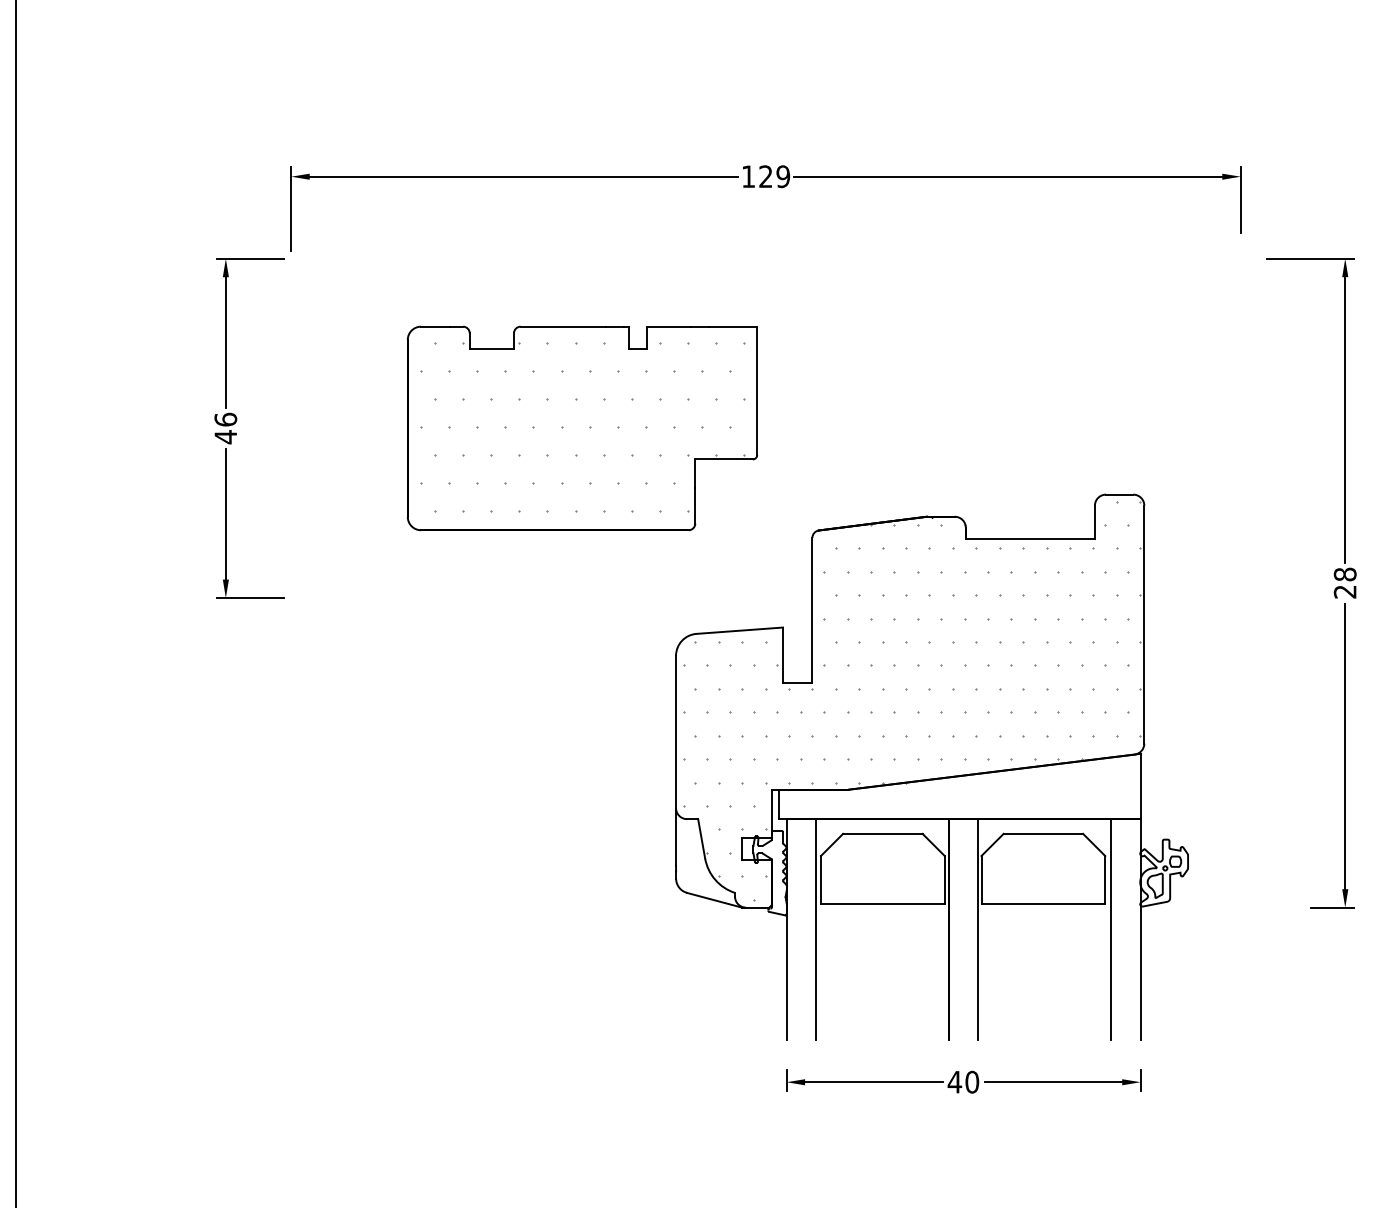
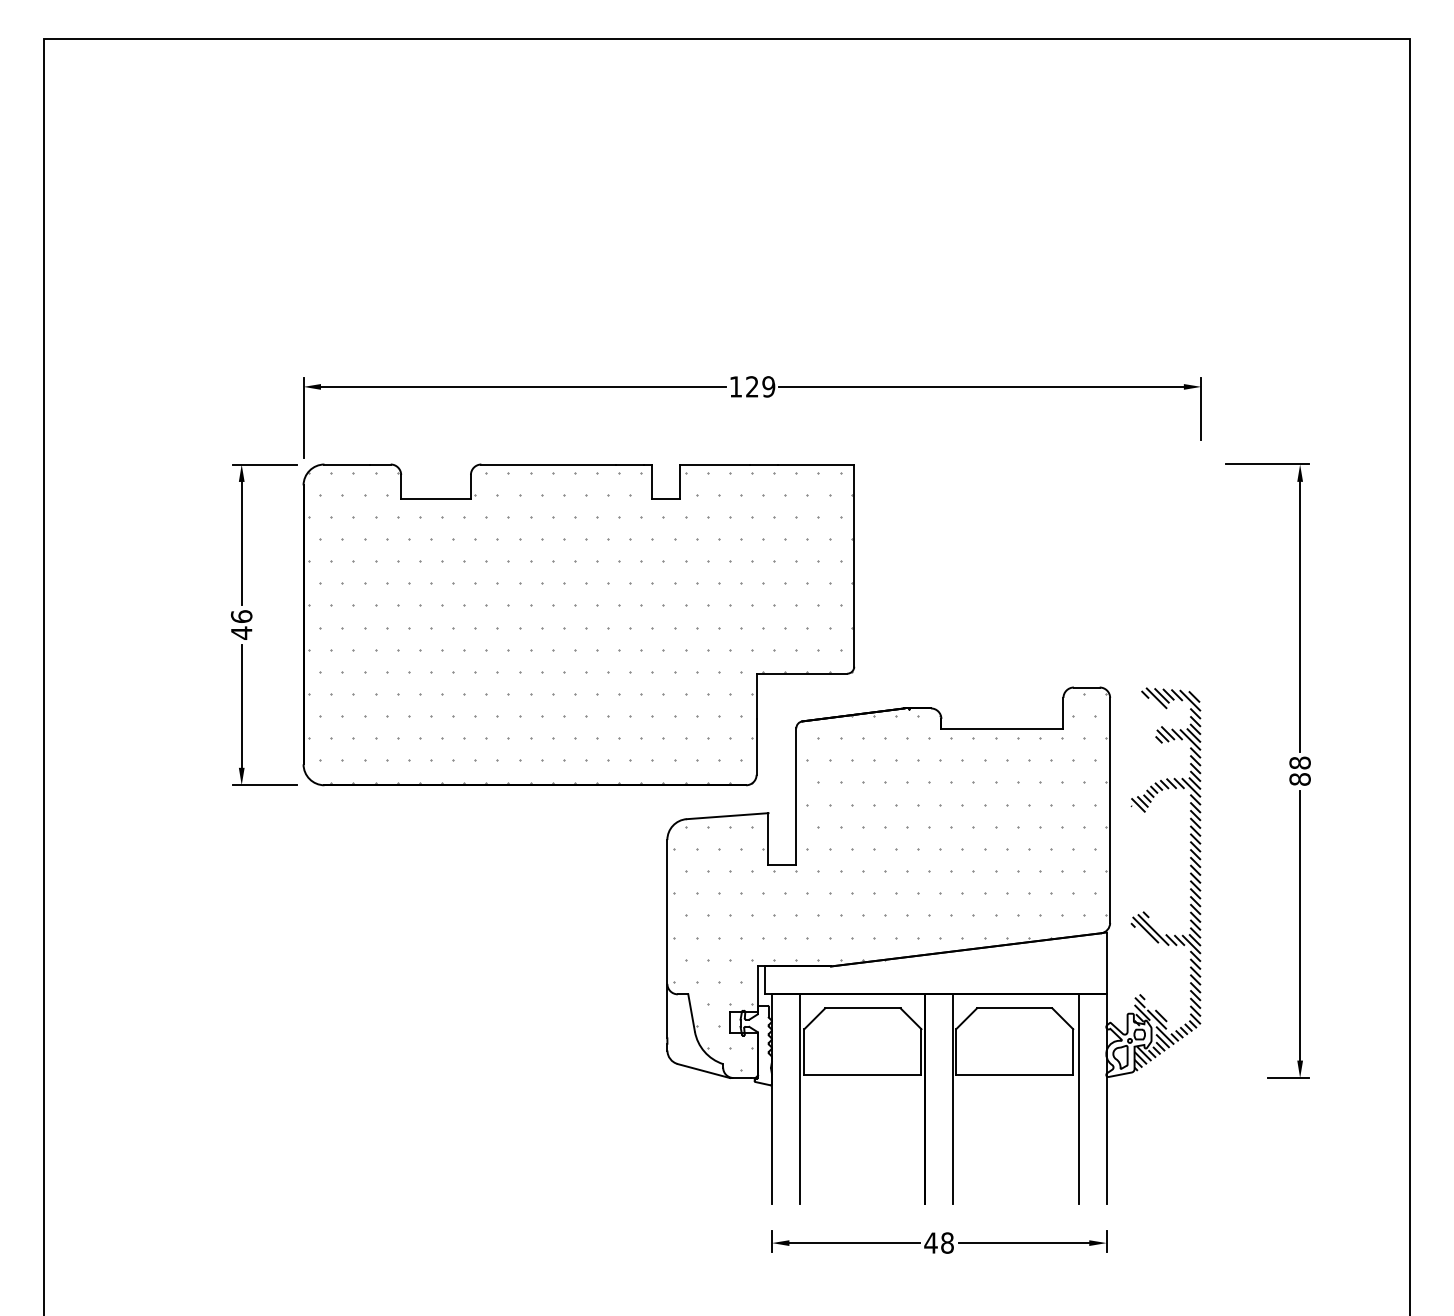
part: (582, 428) -> (578, 624), size x1.67
text: (1344, 591) -> (1299, 779), 28 -> 88
hatch: (1202, 696) -> (1165, 878), added
text: (972, 1081) -> (947, 1242), 40 -> 48

